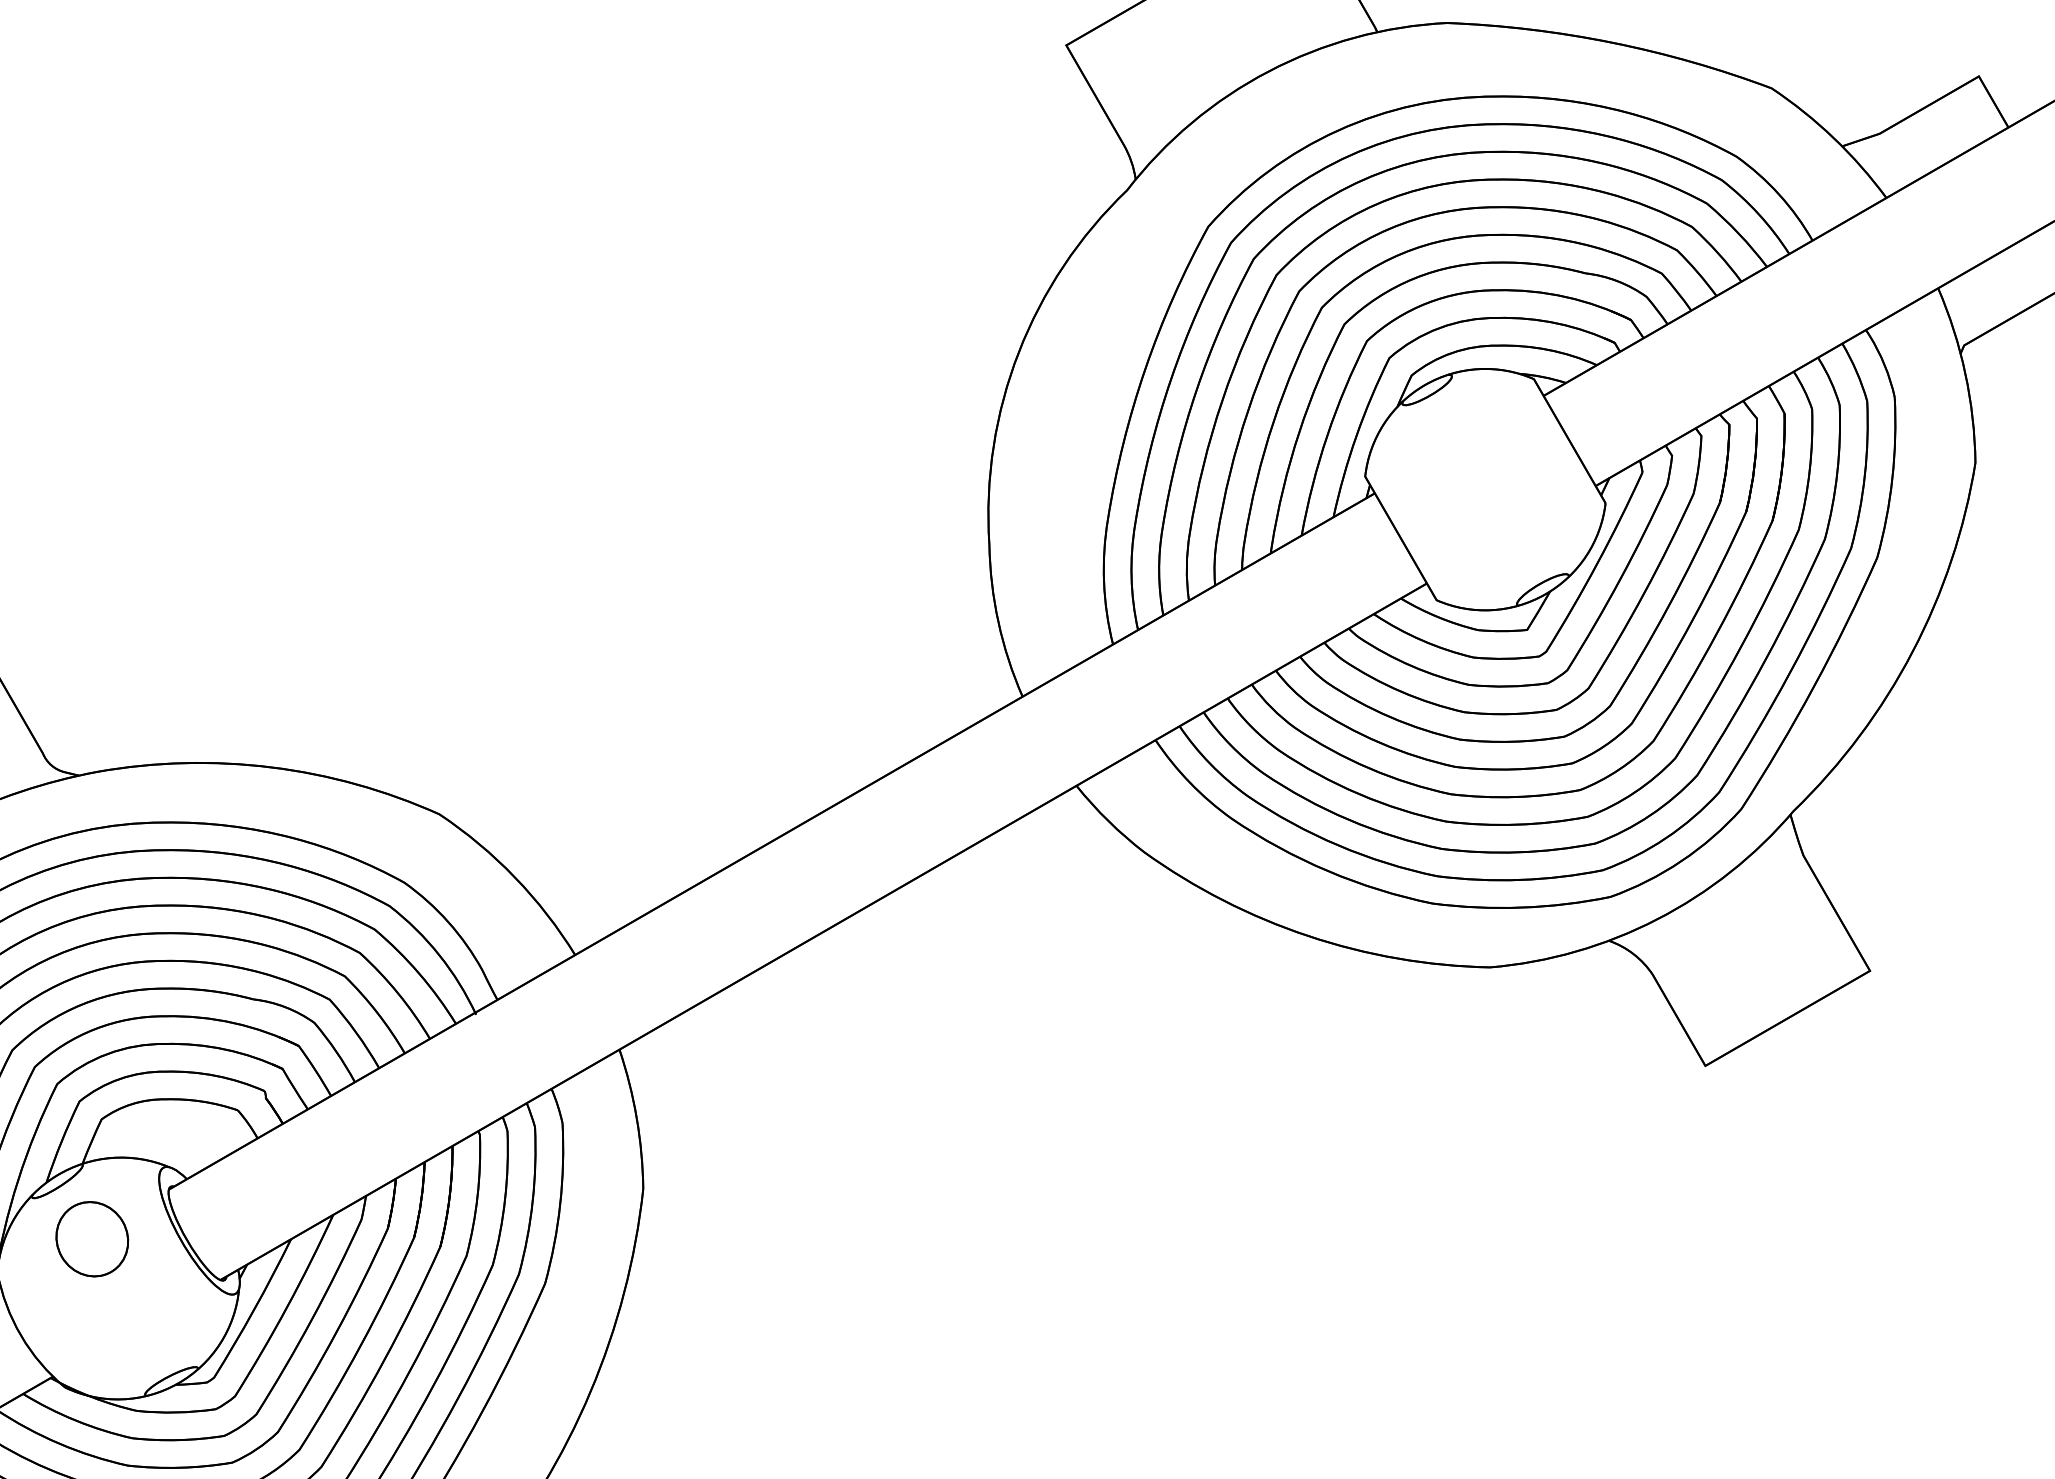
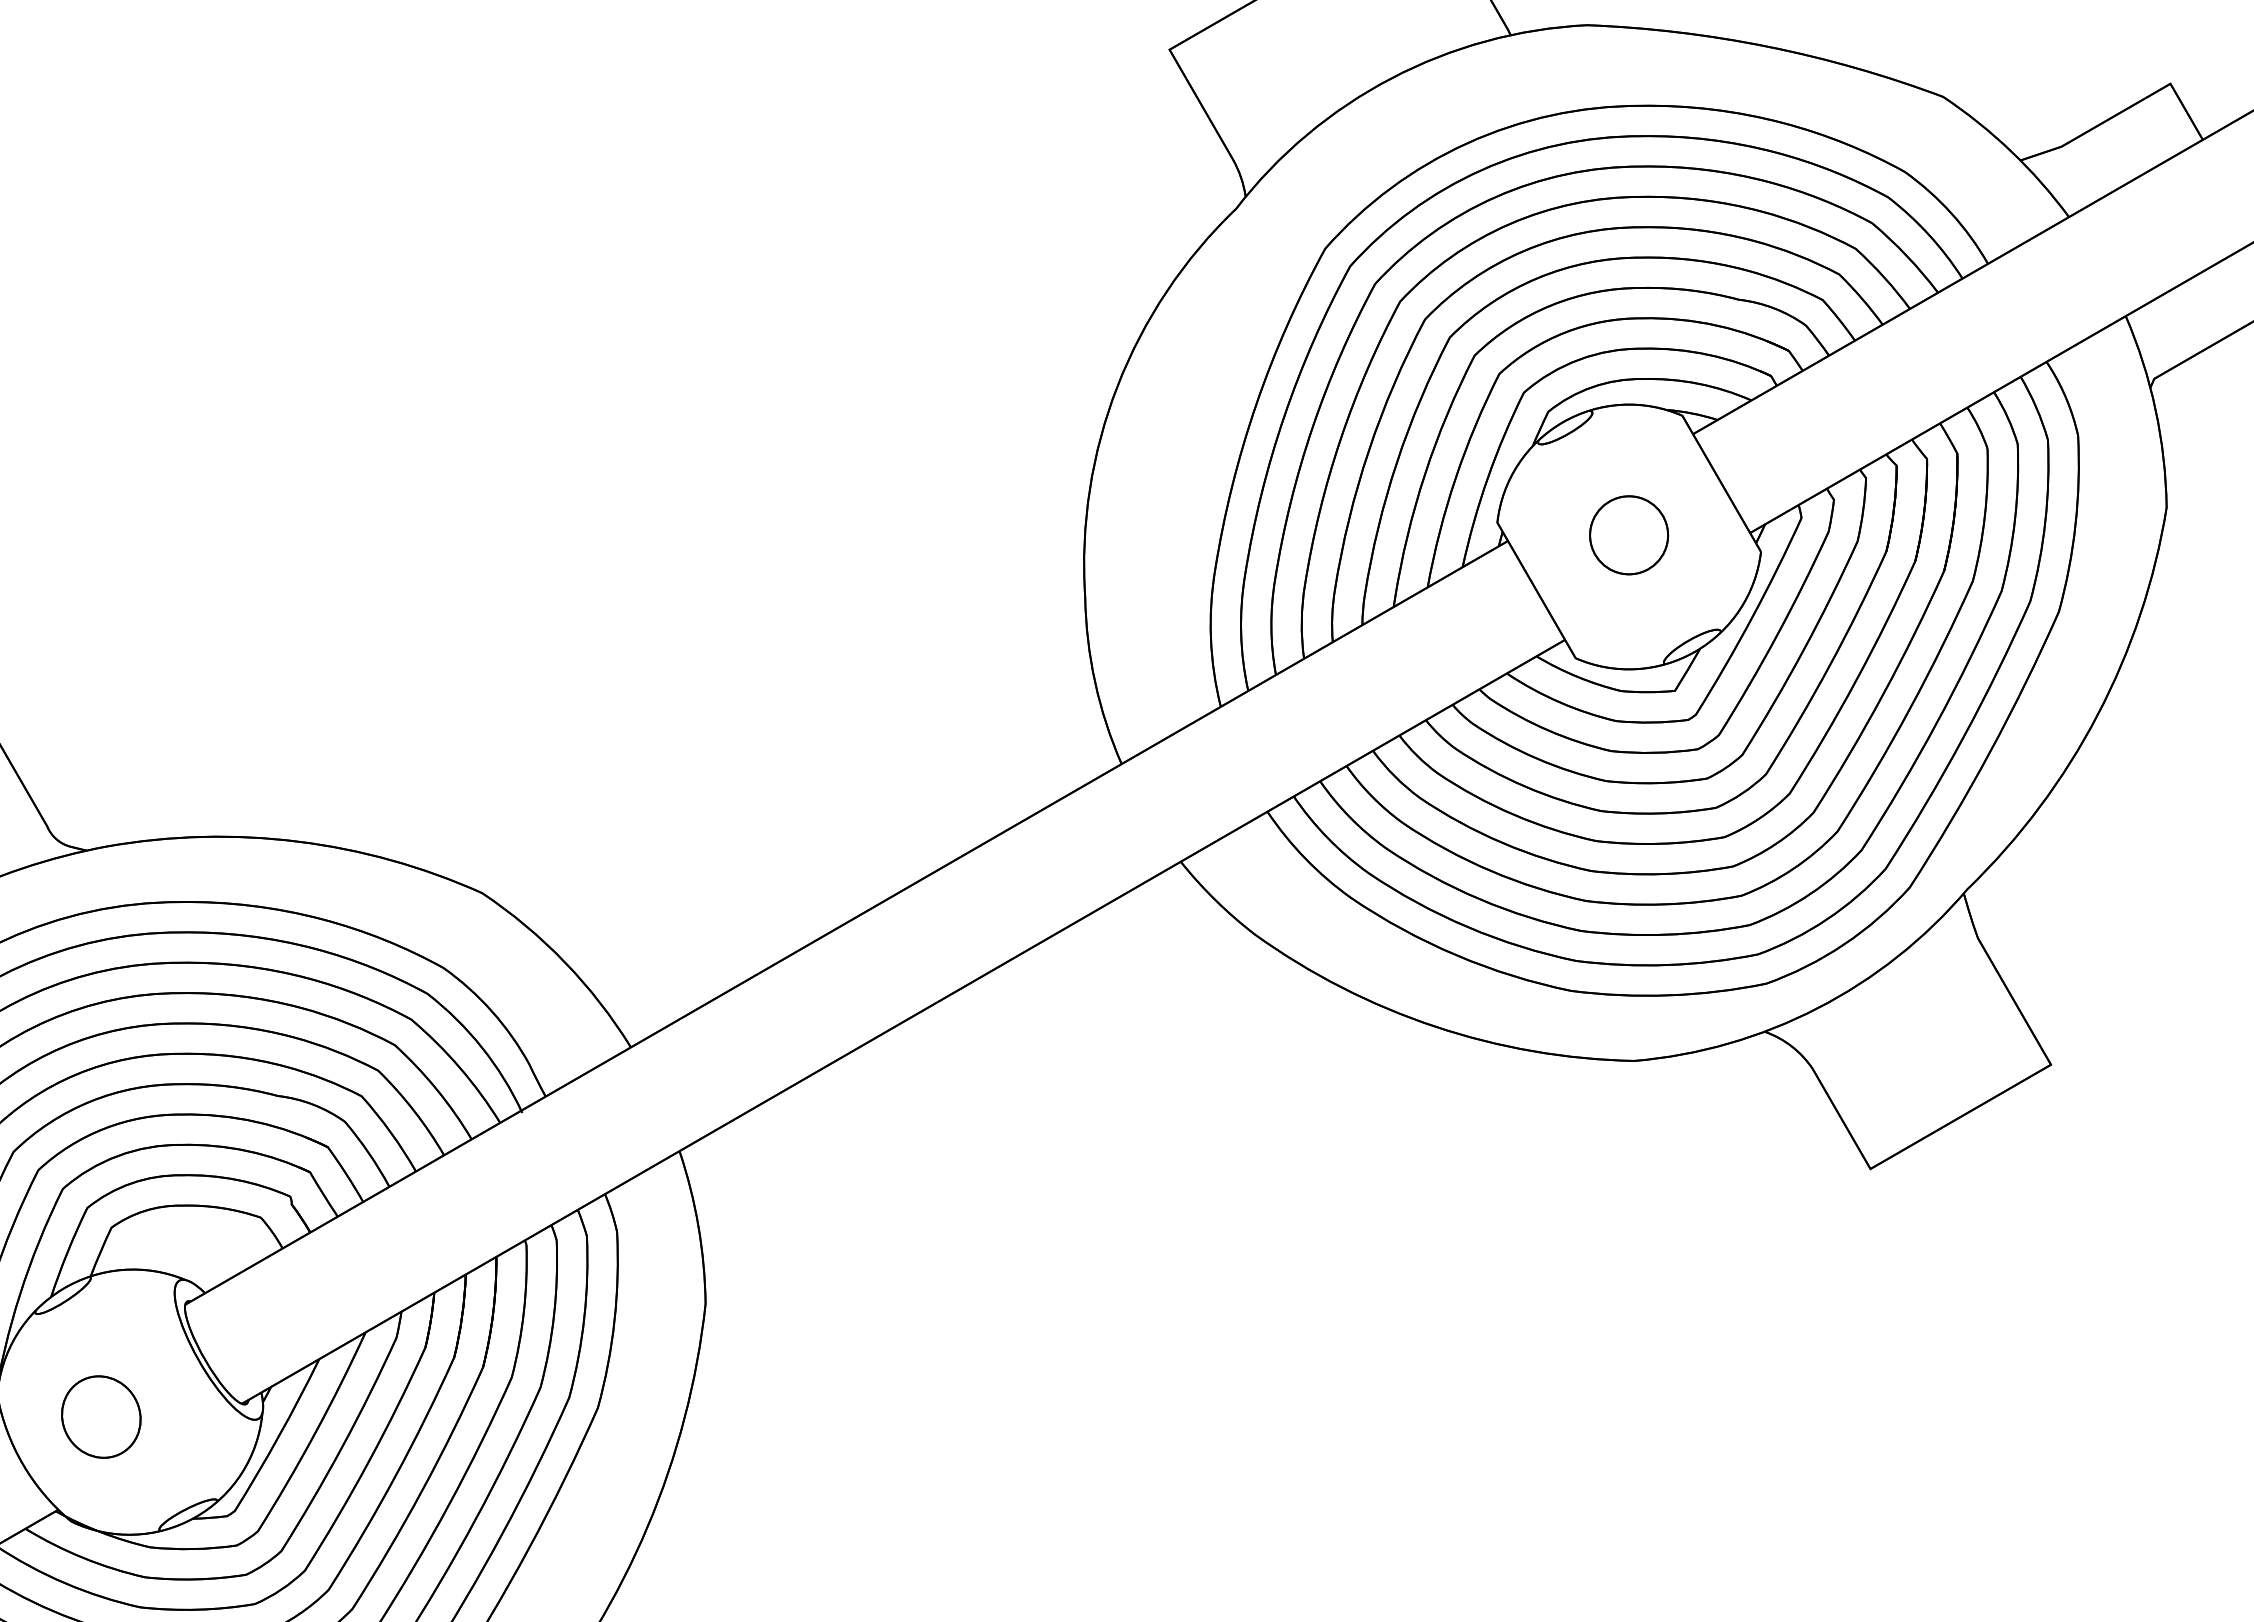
circle: (1485, 488) -> (1629, 535), added
part: (92, 1238) -> (101, 1416), moved

